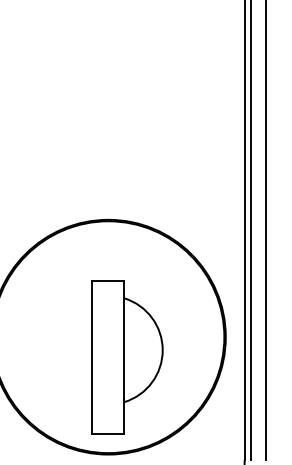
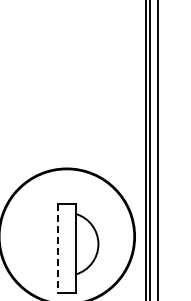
line: (92, 357) -> (57, 248), solid -> dashed

